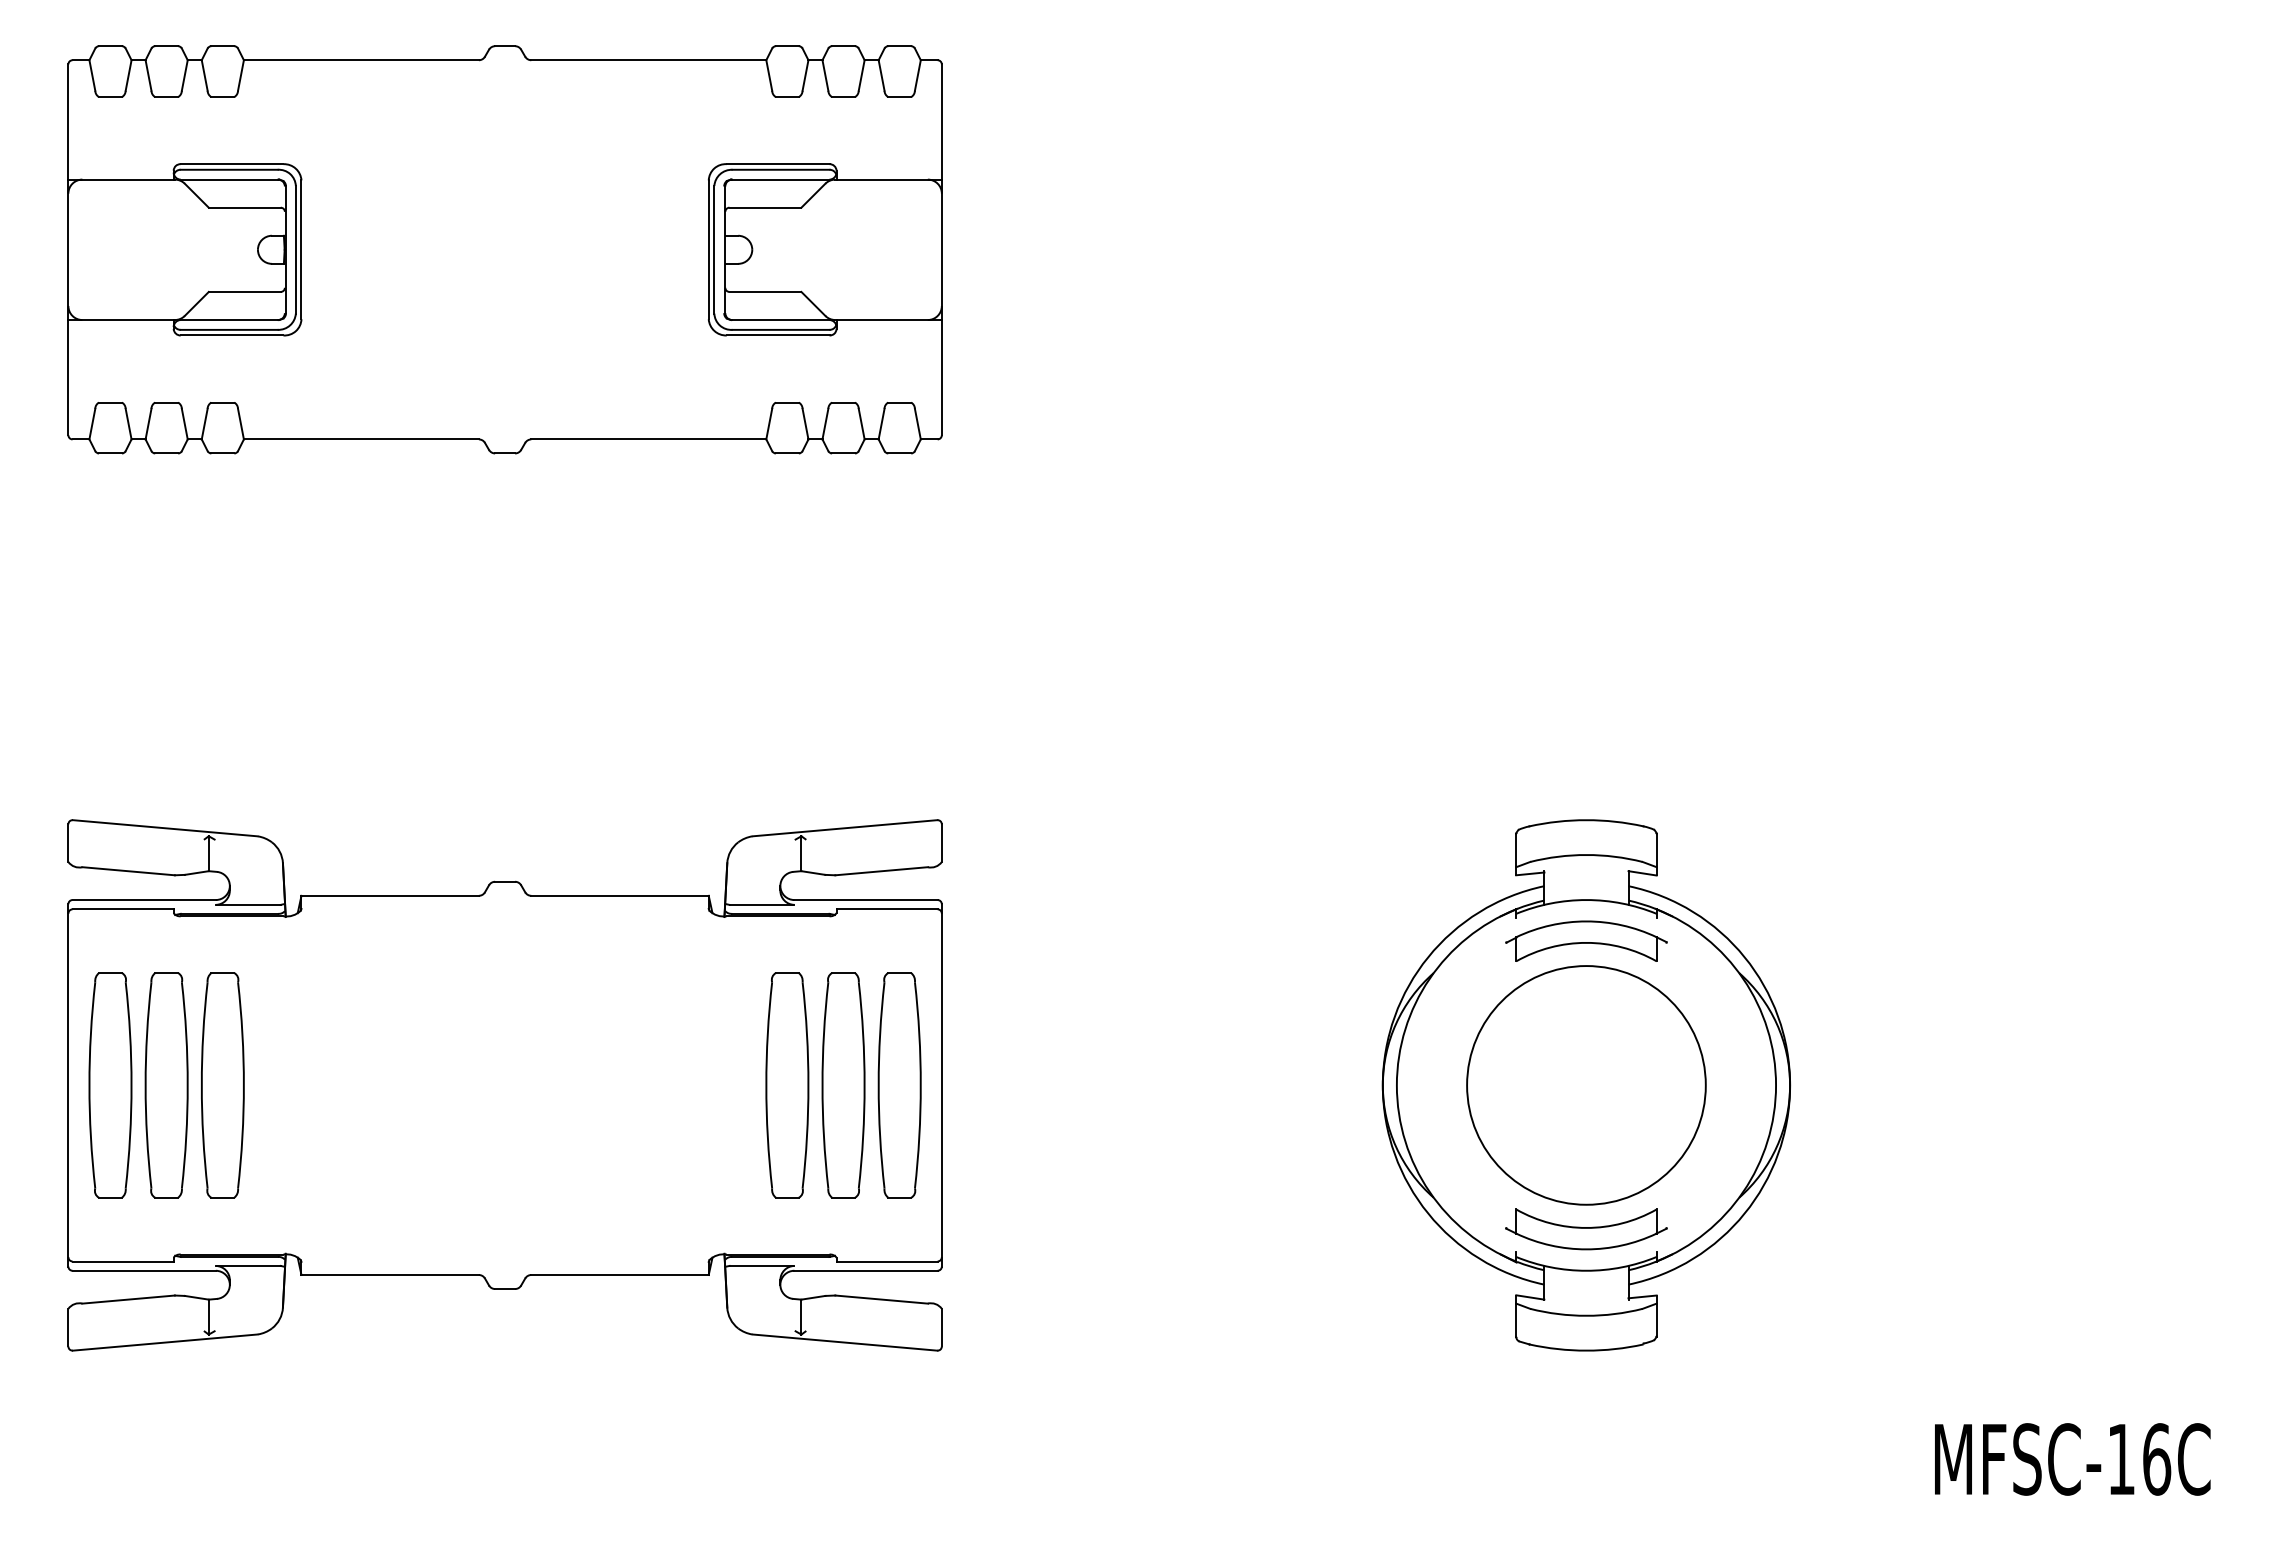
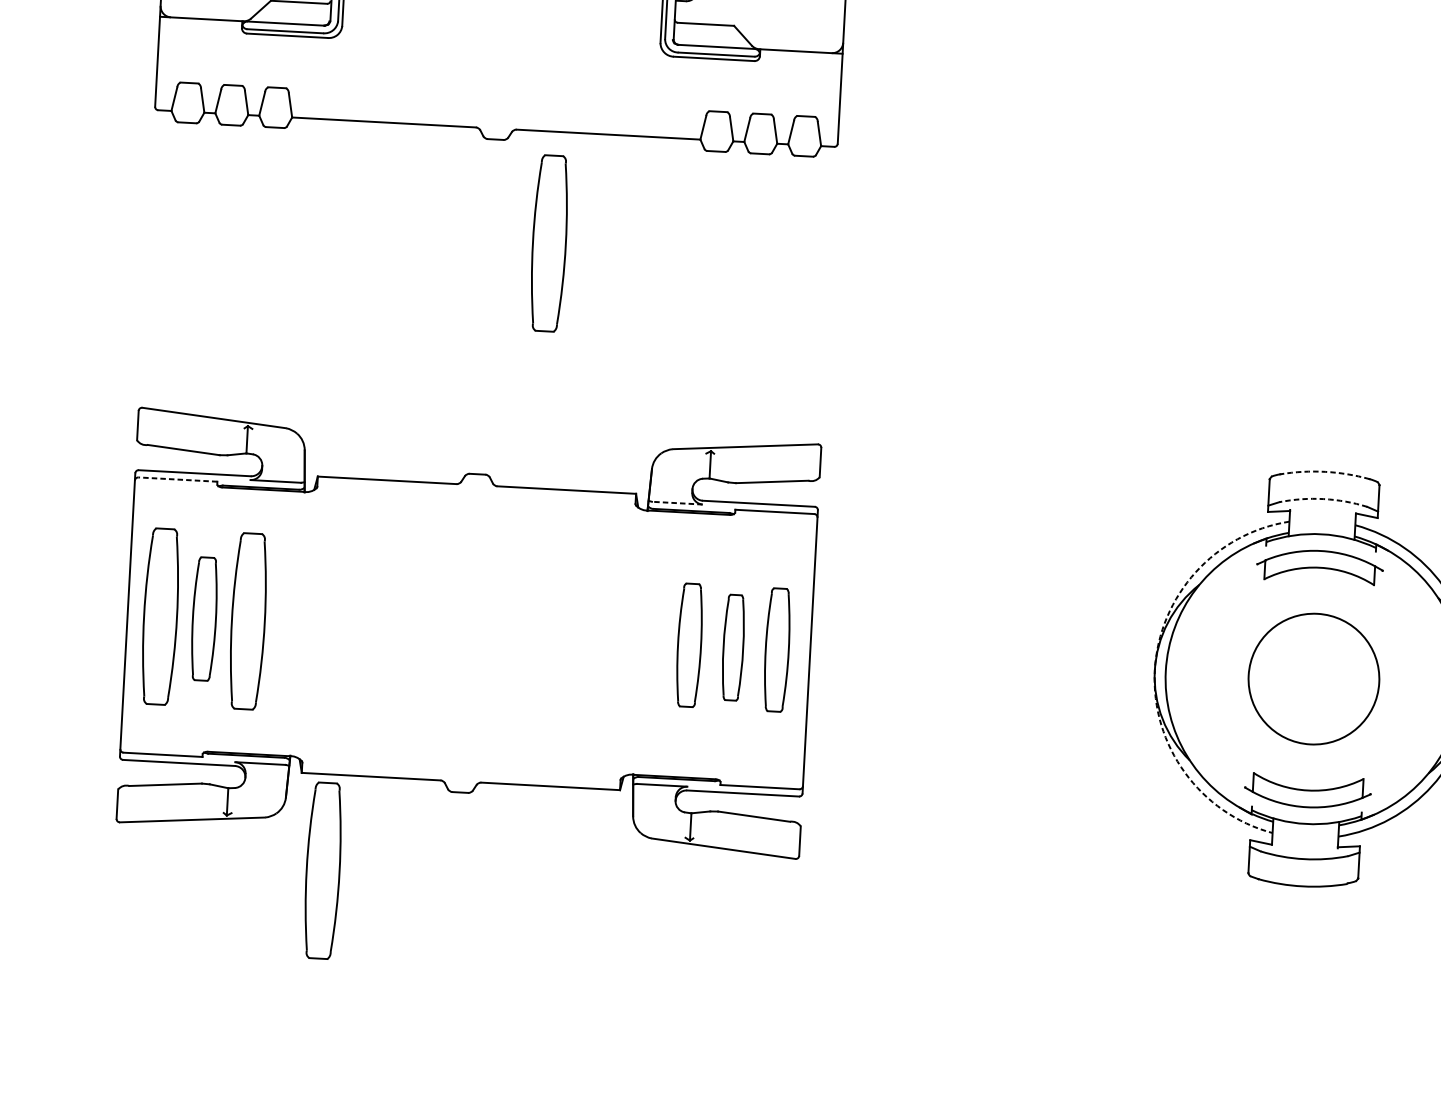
part: (580, 582) -> (549, 243), added
arc: (1586, 820) -> (1325, 472), solid -> dashed
arc: (1586, 855) -> (1323, 499), solid -> dashed
line: (761, 904) -> (676, 502), solid -> dashed
line: (123, 909) -> (178, 479), solid -> dashed
part: (166, 1085) -> (204, 619), size x0.7
part: (787, 1085) -> (689, 645), size x0.7
part: (843, 1085) -> (733, 647), size x0.6
part: (899, 1085) -> (777, 650), size x0.7
arc: (1382, 1085) -> (1154, 670), solid -> dashed
circle: (1586, 1085) -> (1313, 679), size x0.7
part: (335, 1398) -> (323, 870), added

